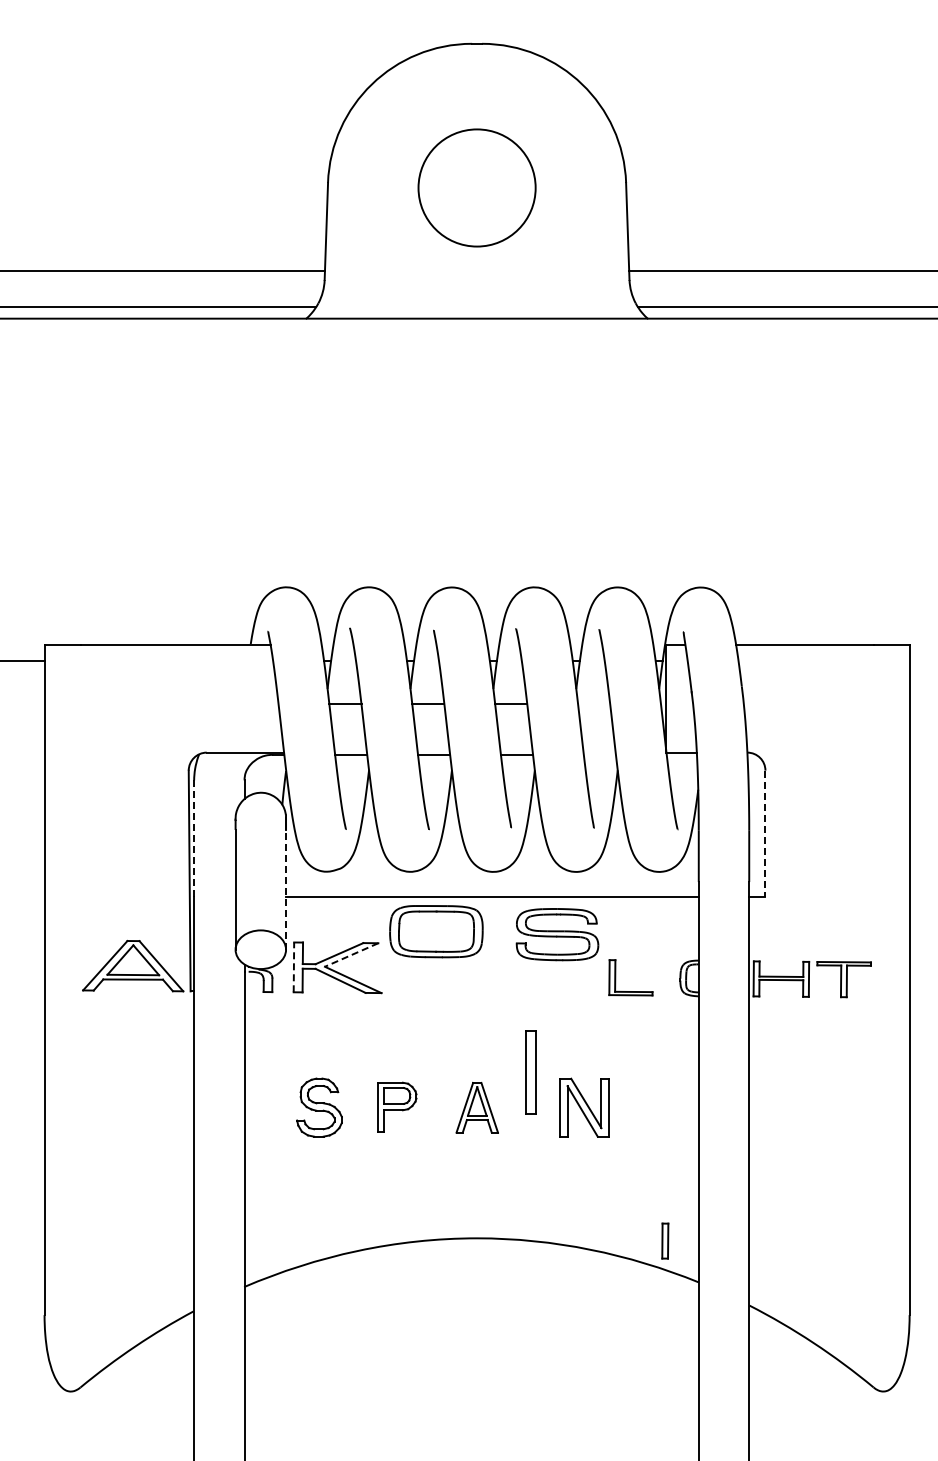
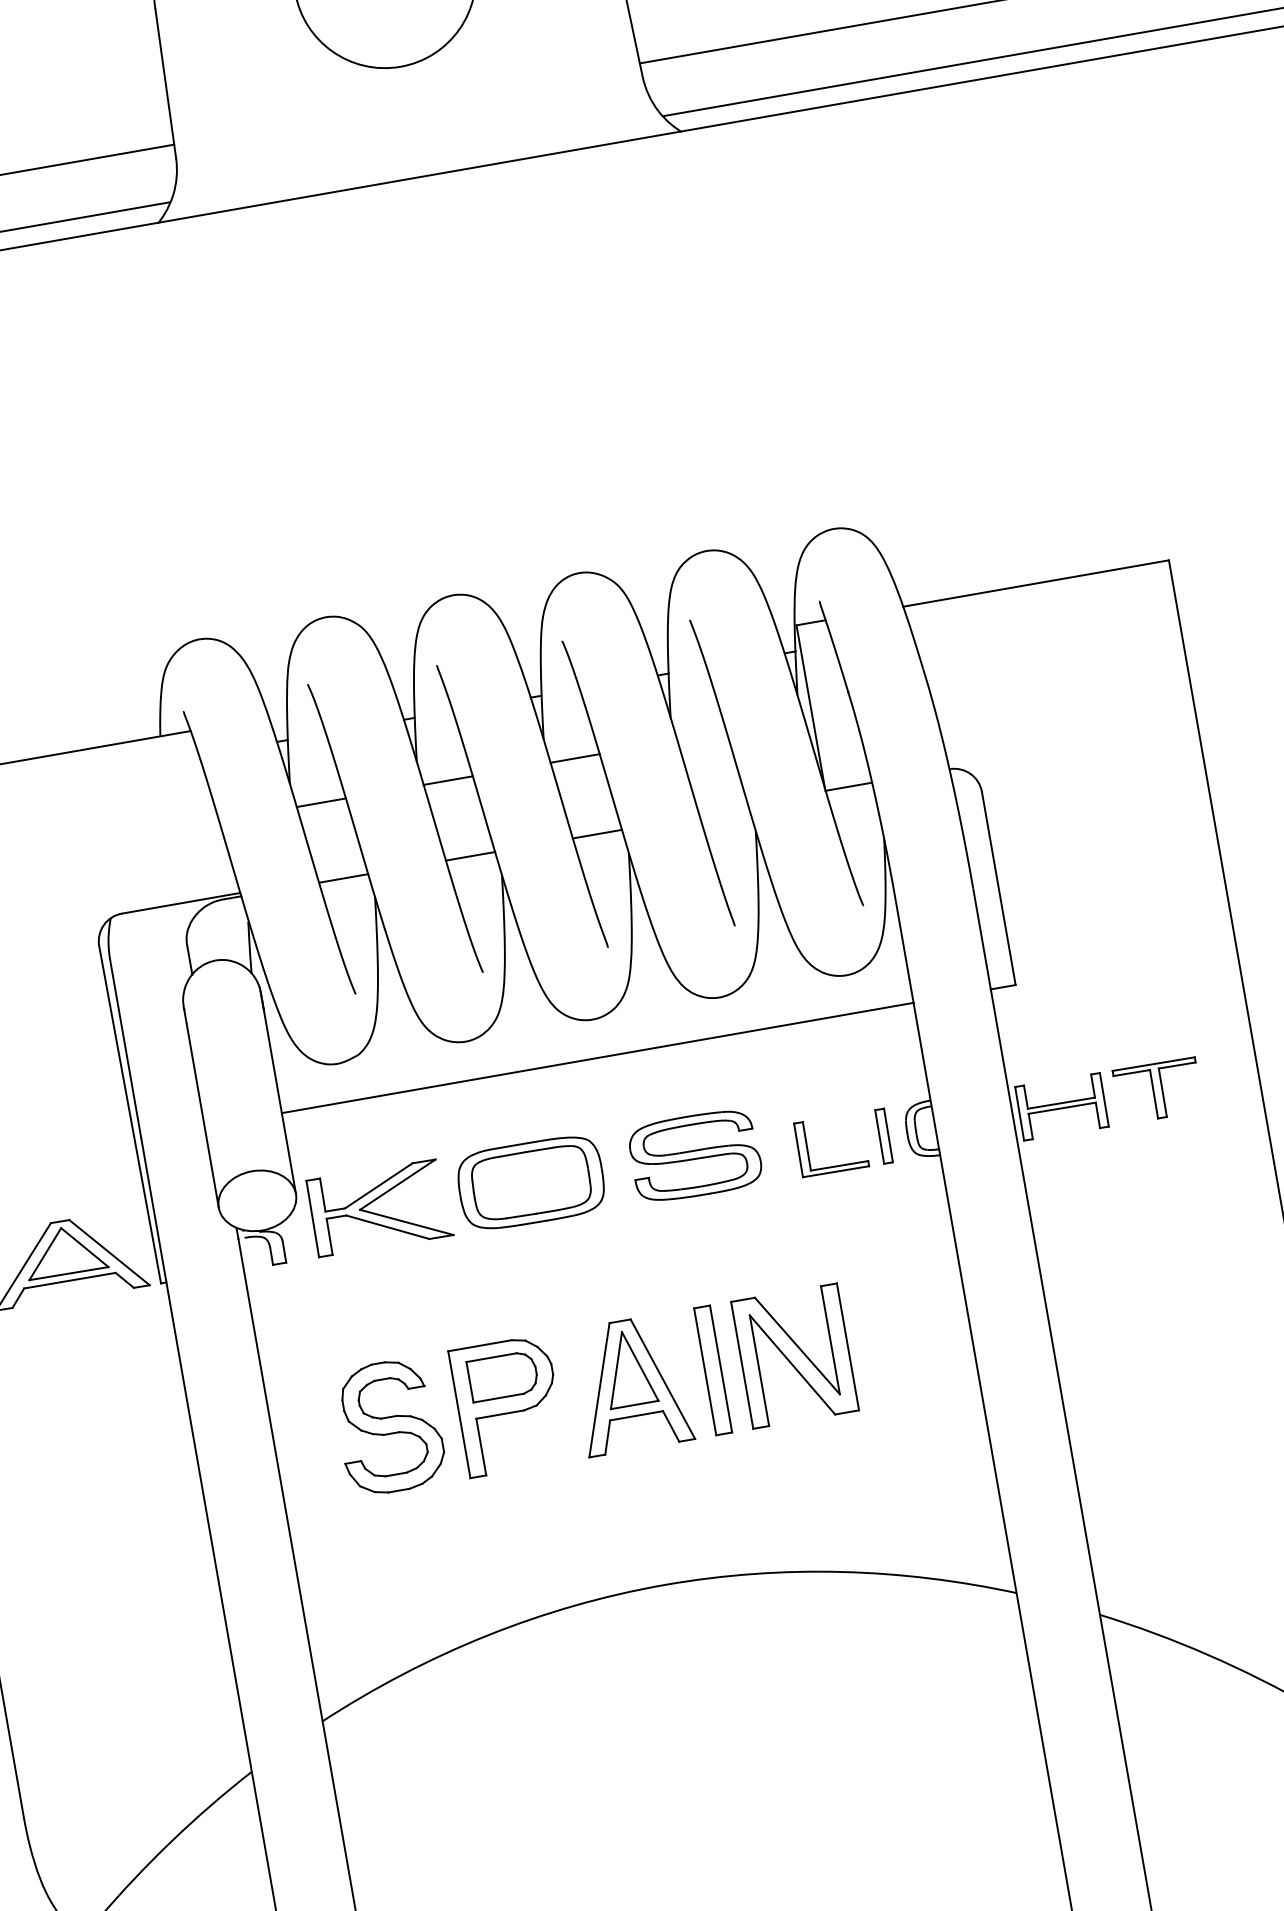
line: (765, 834) -> (999, 889), dashed -> solid
line: (194, 839) -> (126, 1049), dashed -> solid
line: (286, 889) -> (280, 1101), dashed -> solid
part: (436, 931) -> (531, 1182), moved
part: (557, 934) -> (695, 1155), moved
line: (351, 955) -> (397, 1185), dashed -> solid
line: (293, 967) -> (312, 1219), dashed -> solid
part: (530, 1072) -> (712, 1370), moved
part: (319, 1107) -> (389, 1426), size x1.43
part: (397, 1107) -> (508, 1405), size x1.67
part: (476, 1107) -> (629, 1384), size x1.67
part: (584, 1107) -> (794, 1355), size x1.43
part: (665, 1240) -> (884, 1135), moved

